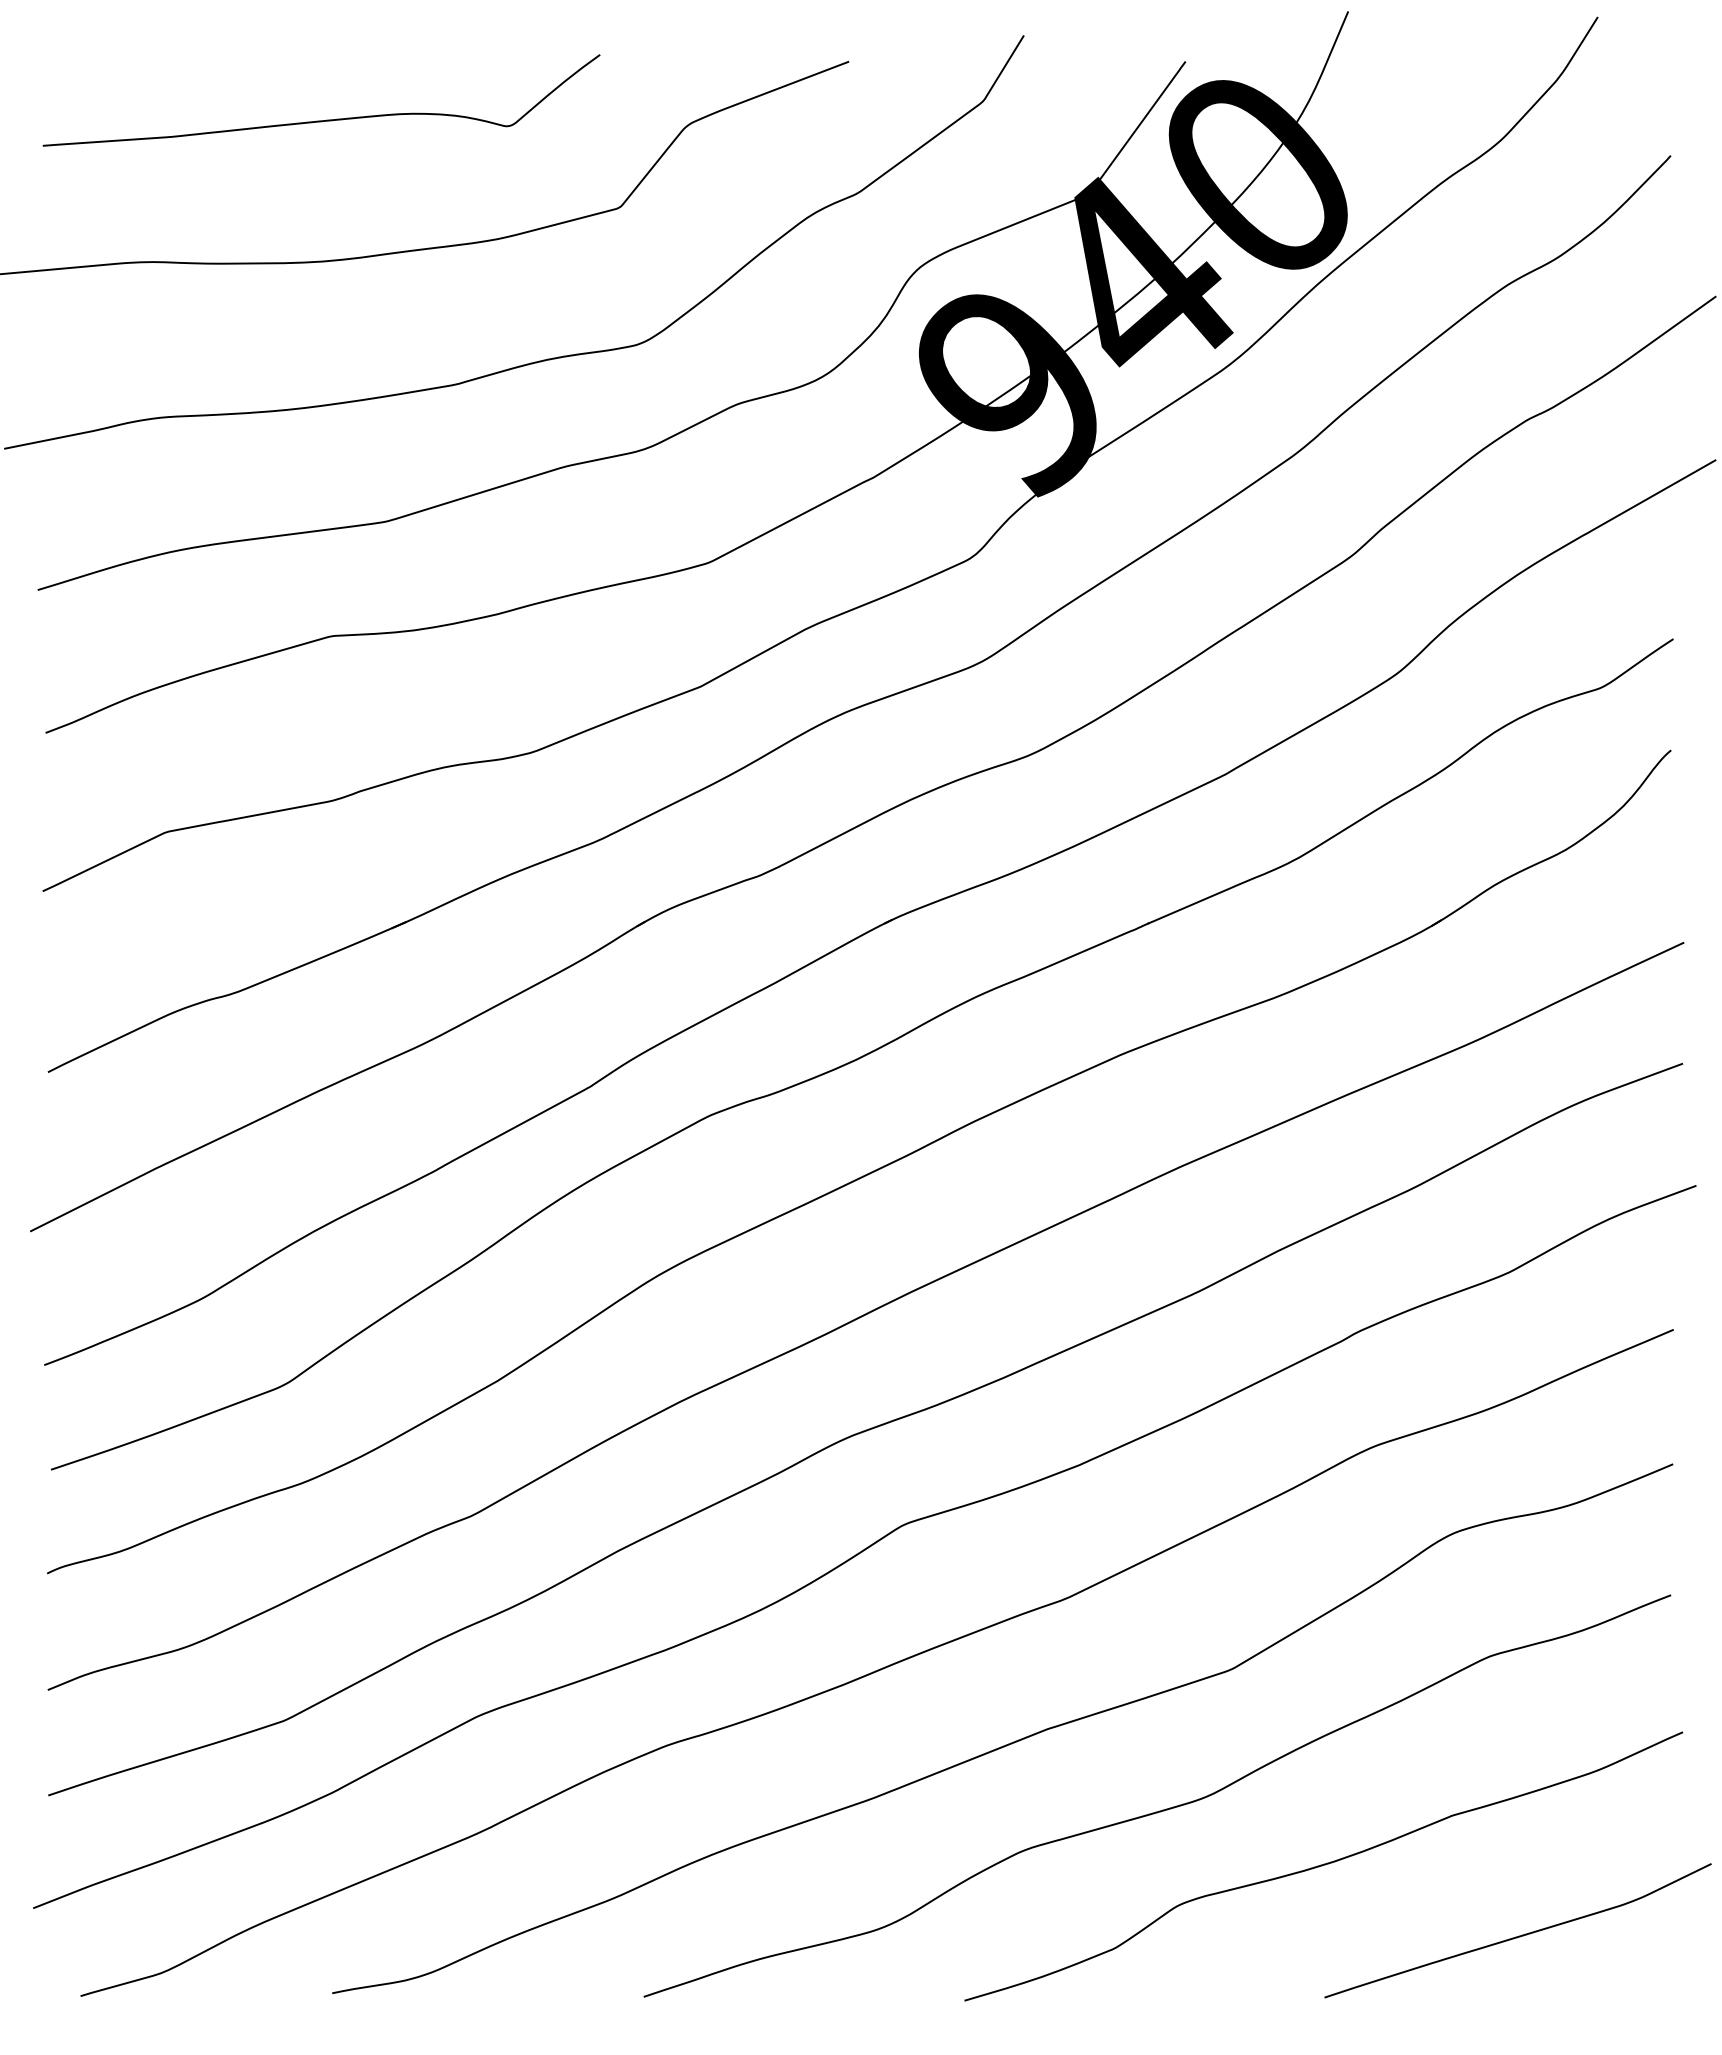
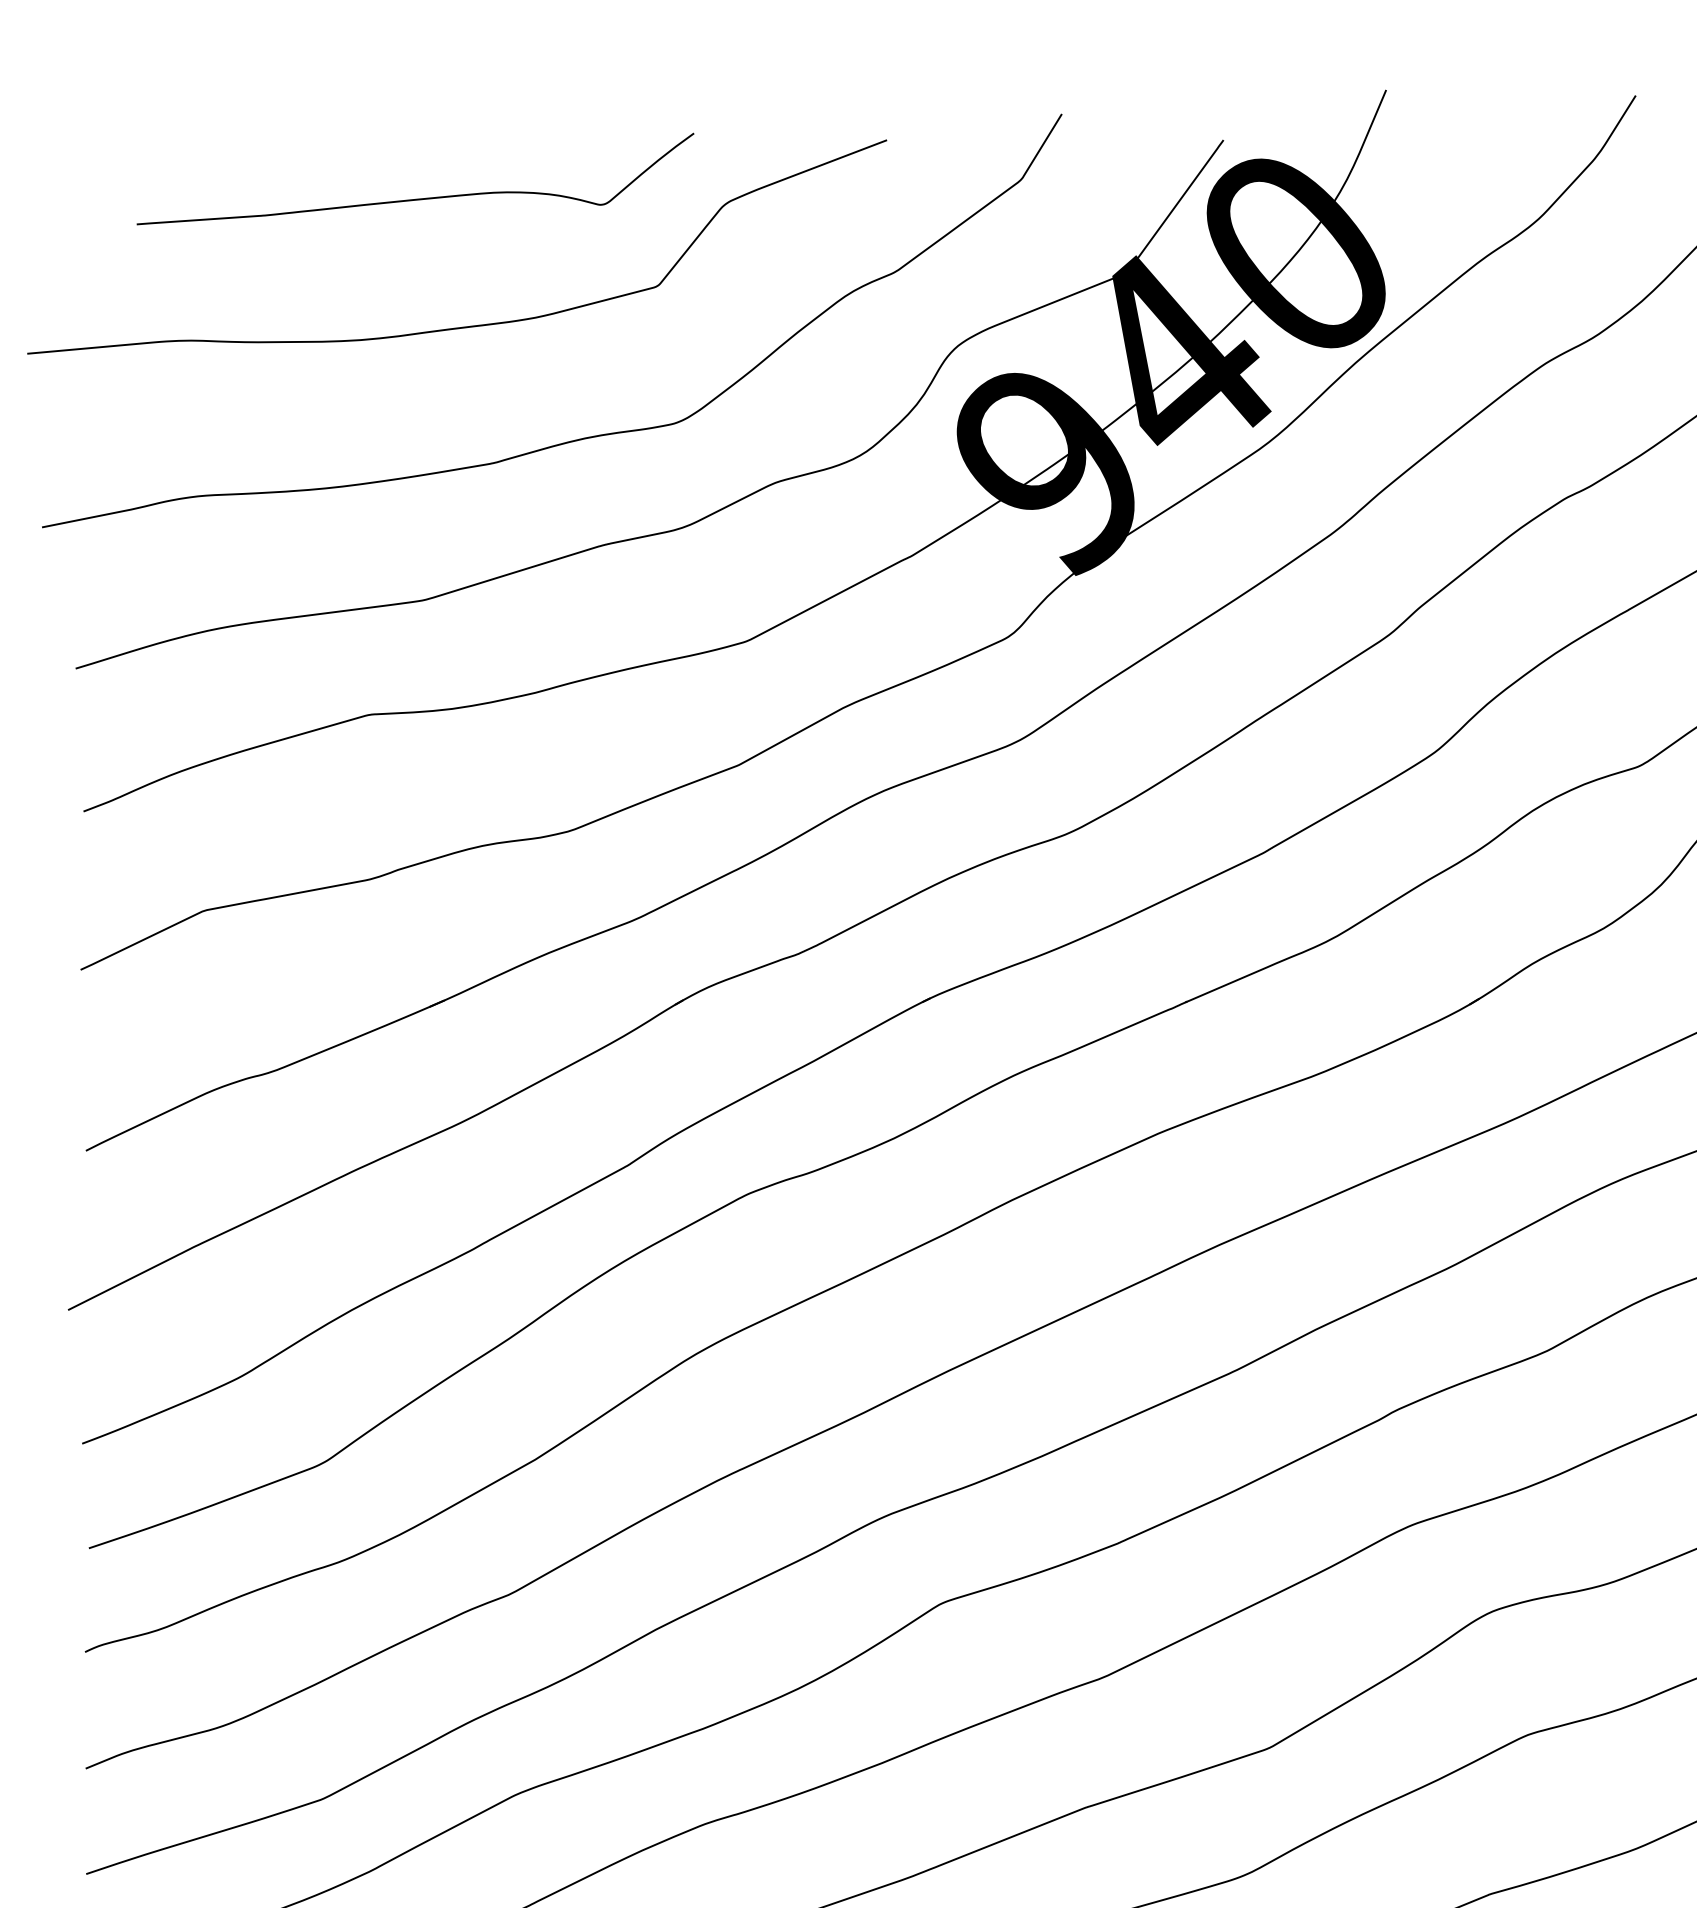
curve: (326, 119) -> (420, 198), moved

